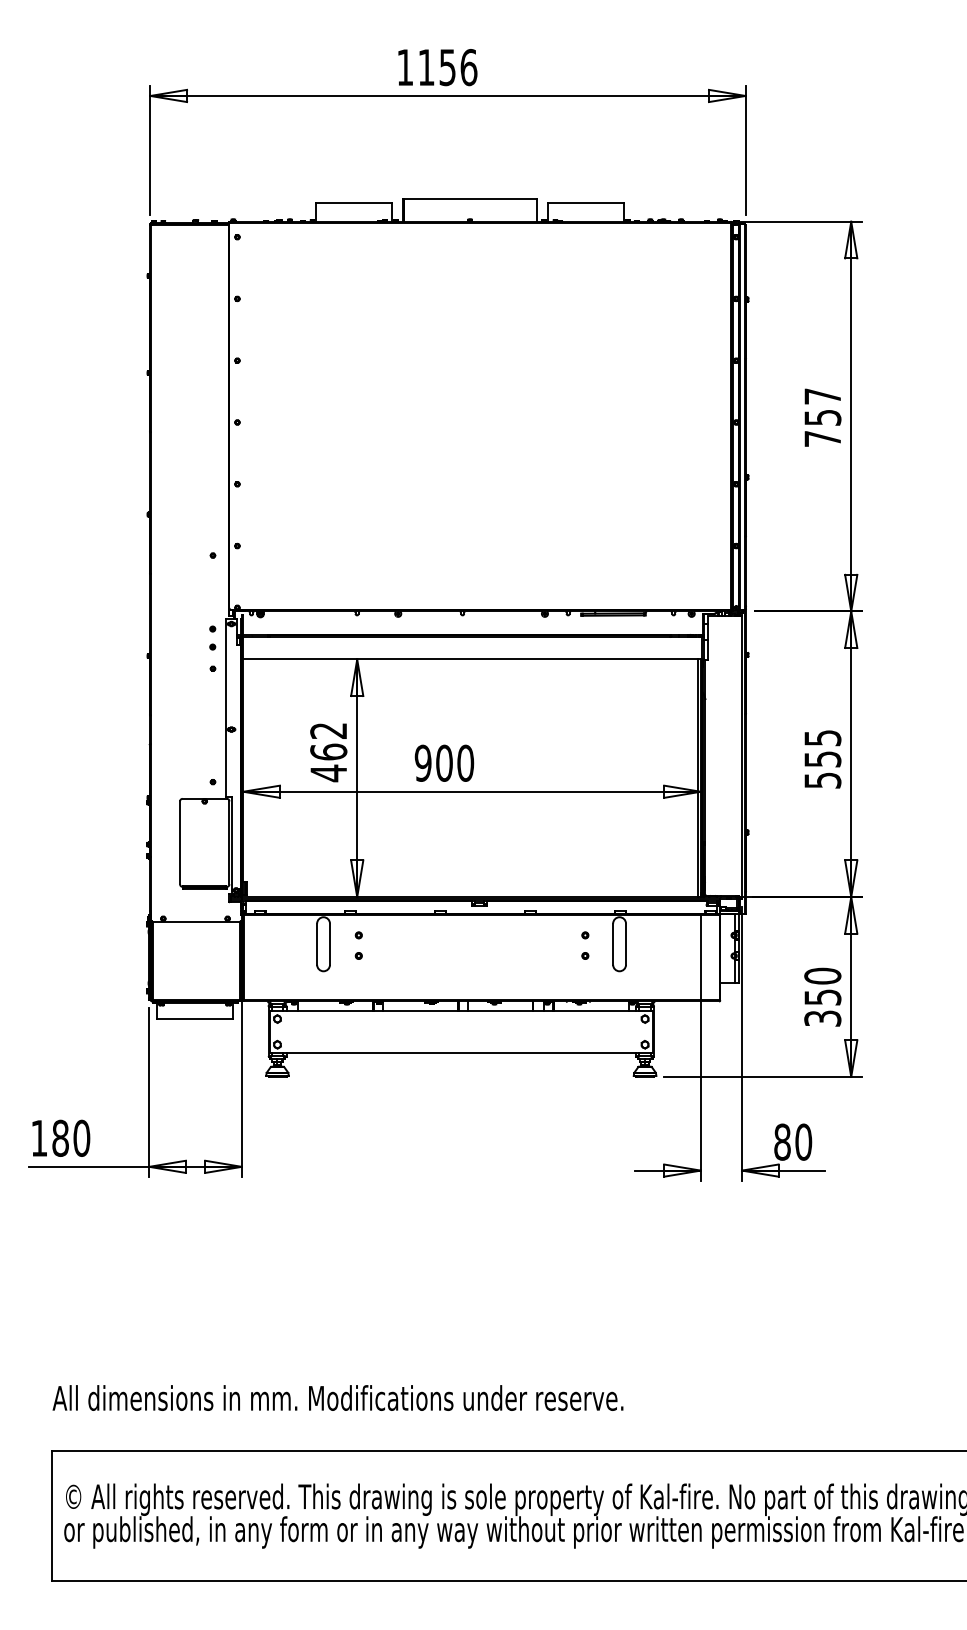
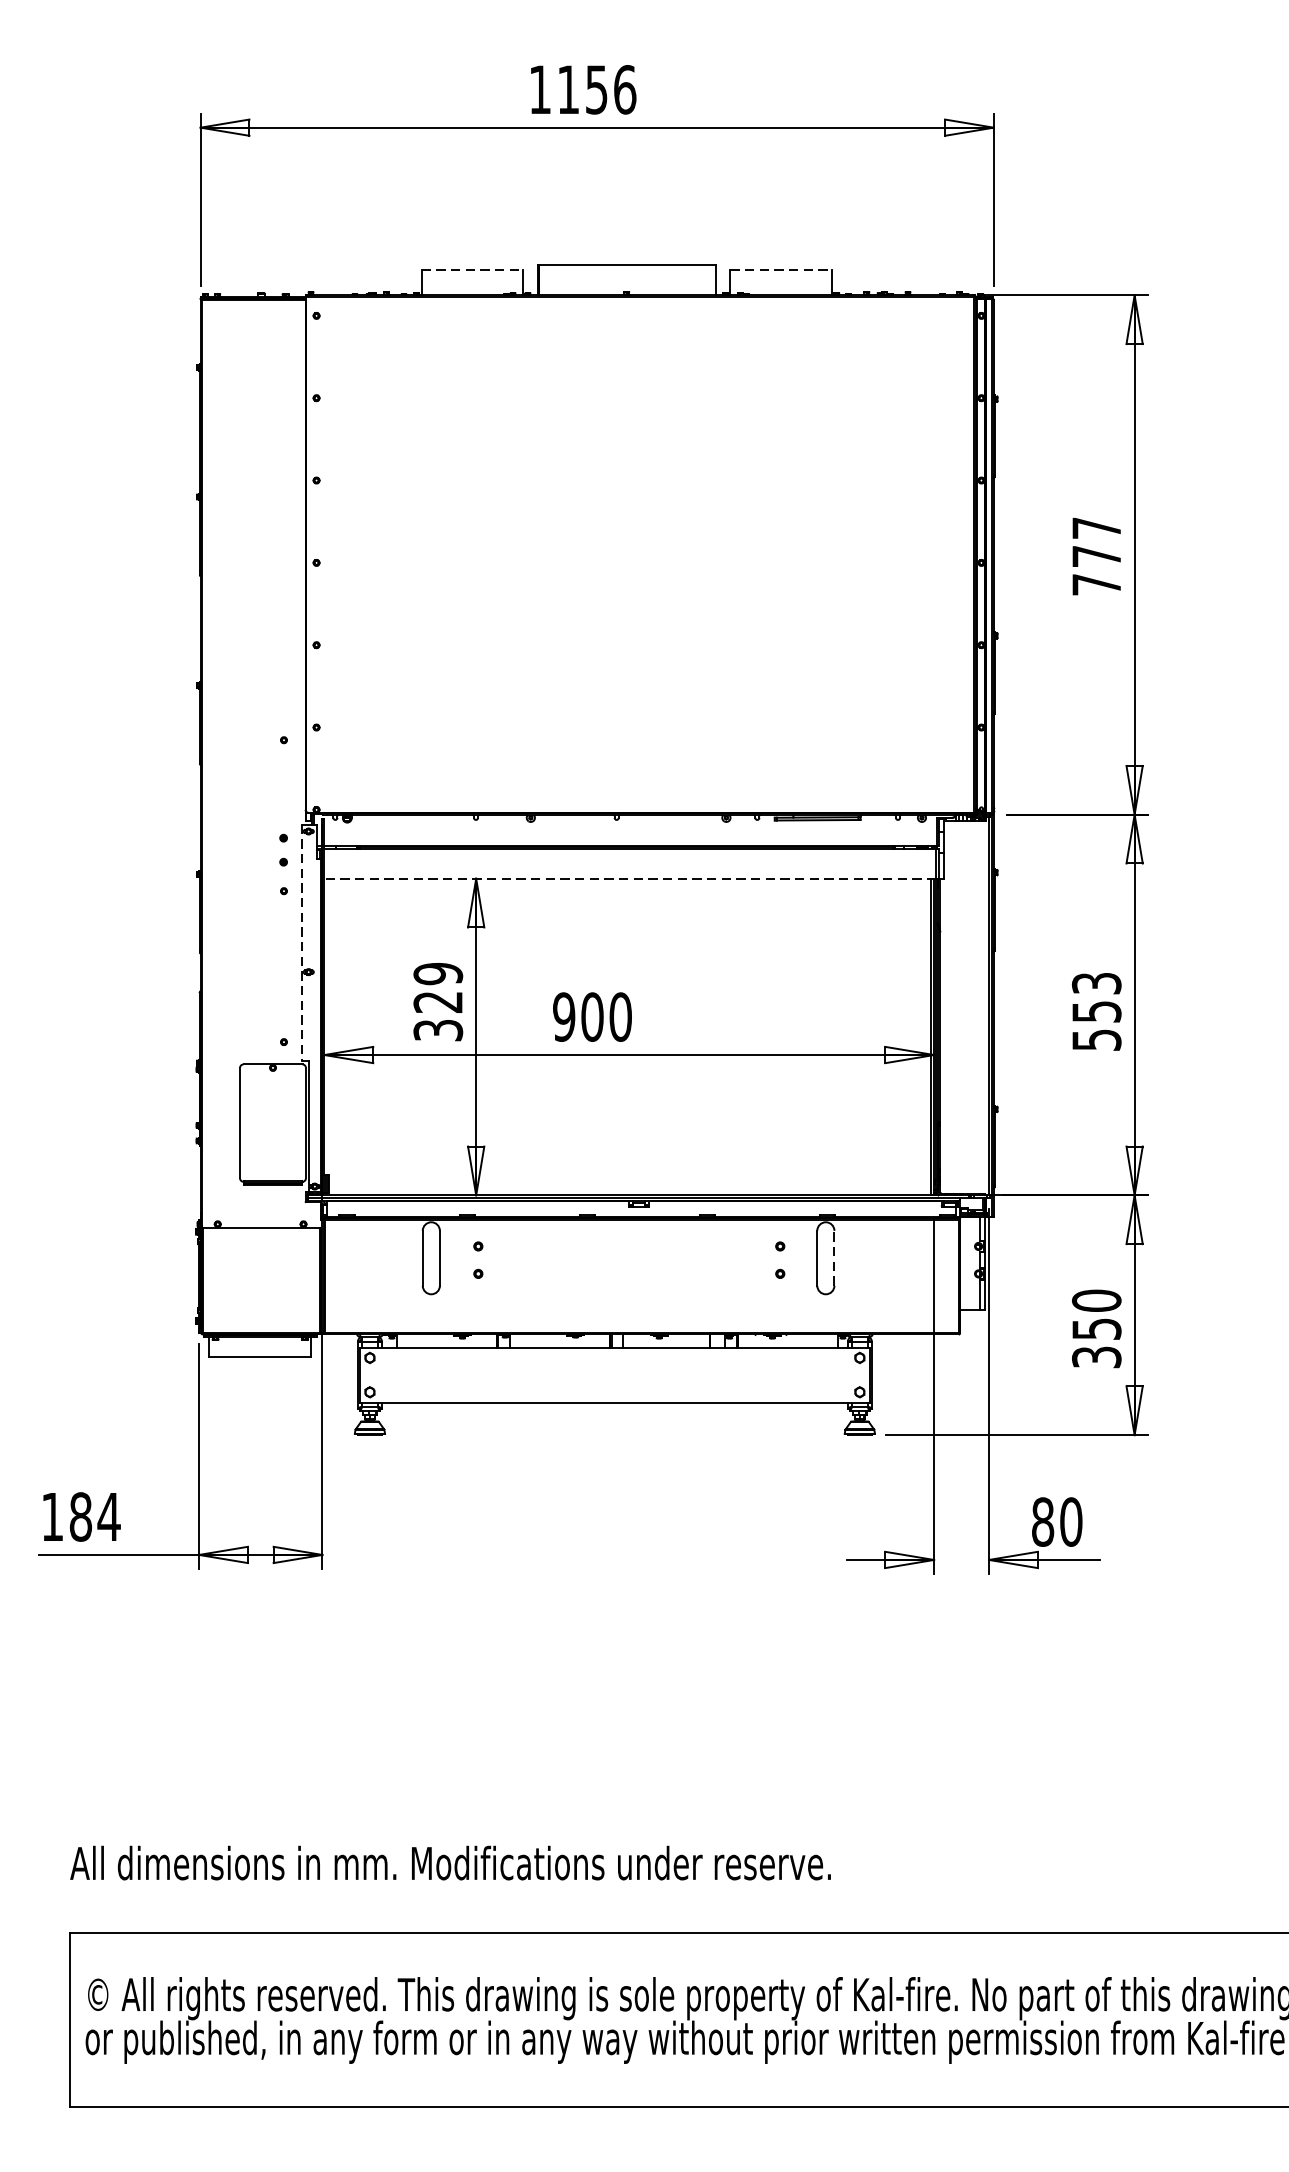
line: (354, 202) -> (472, 269), solid -> dashed
line: (586, 202) -> (781, 269), solid -> dashed
text: (822, 417) -> (1096, 556), 757 -> 777
line: (472, 659) -> (629, 878), solid -> dashed
line: (226, 707) -> (301, 942), solid -> dashed
text: (822, 737) -> (1096, 982), 555 -> 553
text: (328, 752) -> (437, 1002), 462 -> 329
line: (626, 944) -> (835, 1258), solid -> dashed
text: (81, 1137) -> (108, 1515), 180 -> 184

